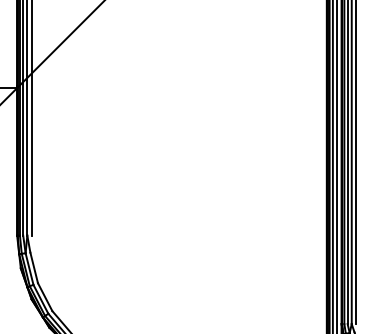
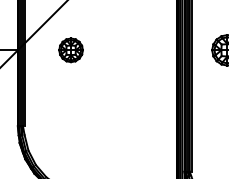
part: (119, 88) -> (70, 50), added

